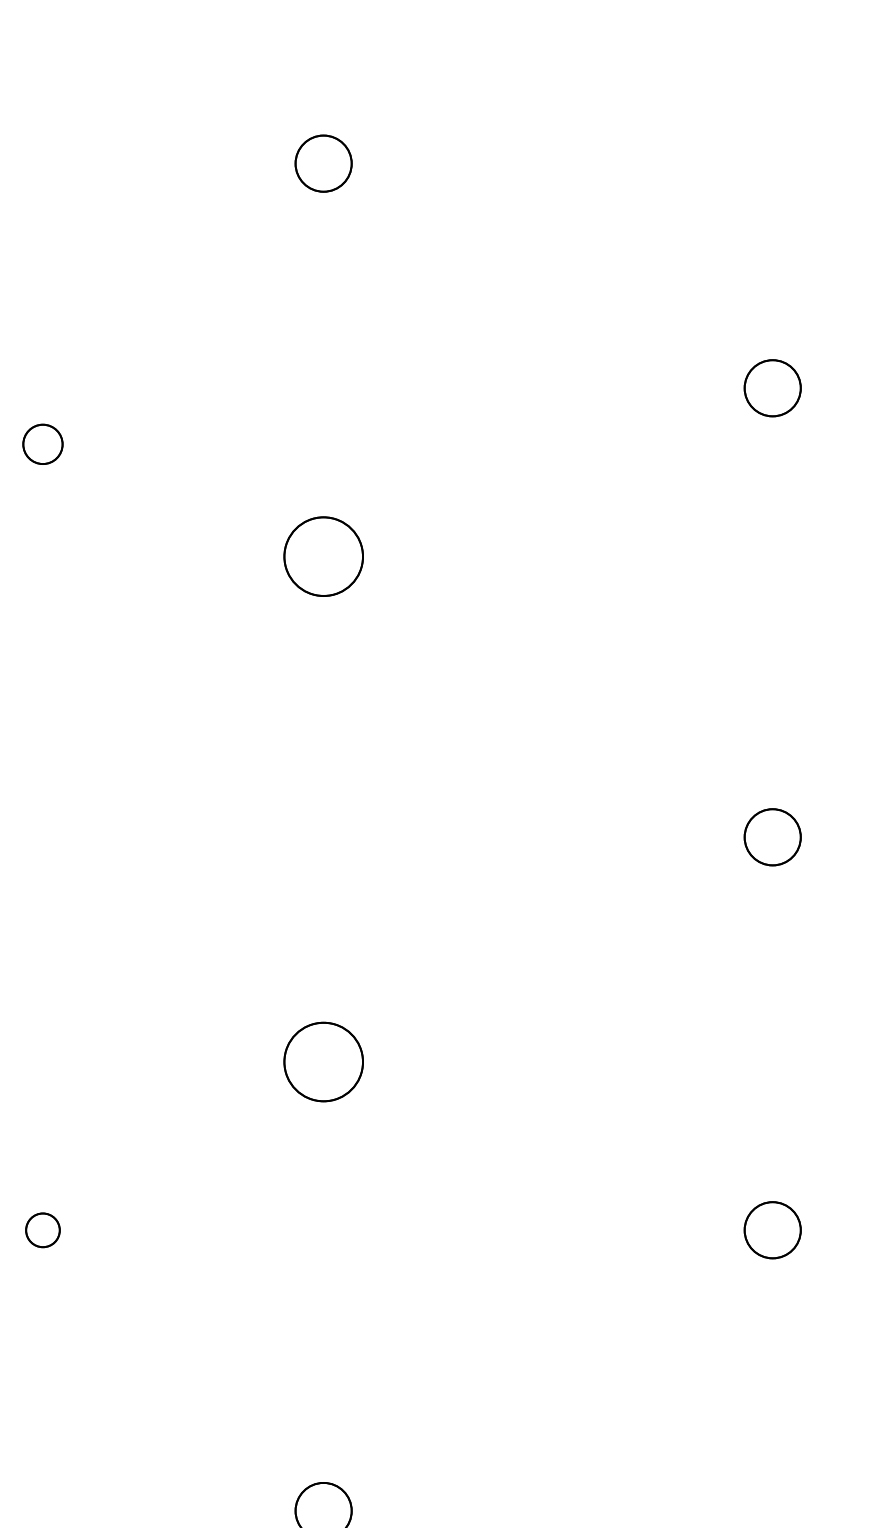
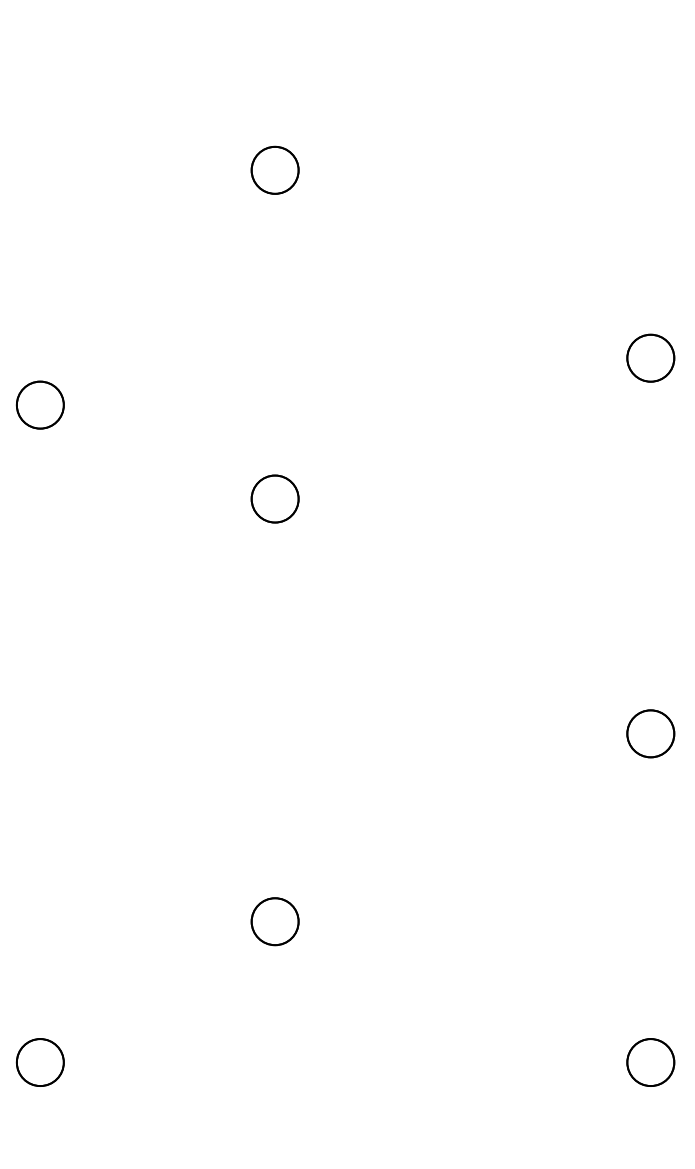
part: (42, 444) -> (39, 405), size x1.43
part: (323, 556) -> (275, 498), size x0.71
part: (323, 1061) -> (275, 921), size x0.71
part: (42, 1230) -> (39, 1062), size x1.67

